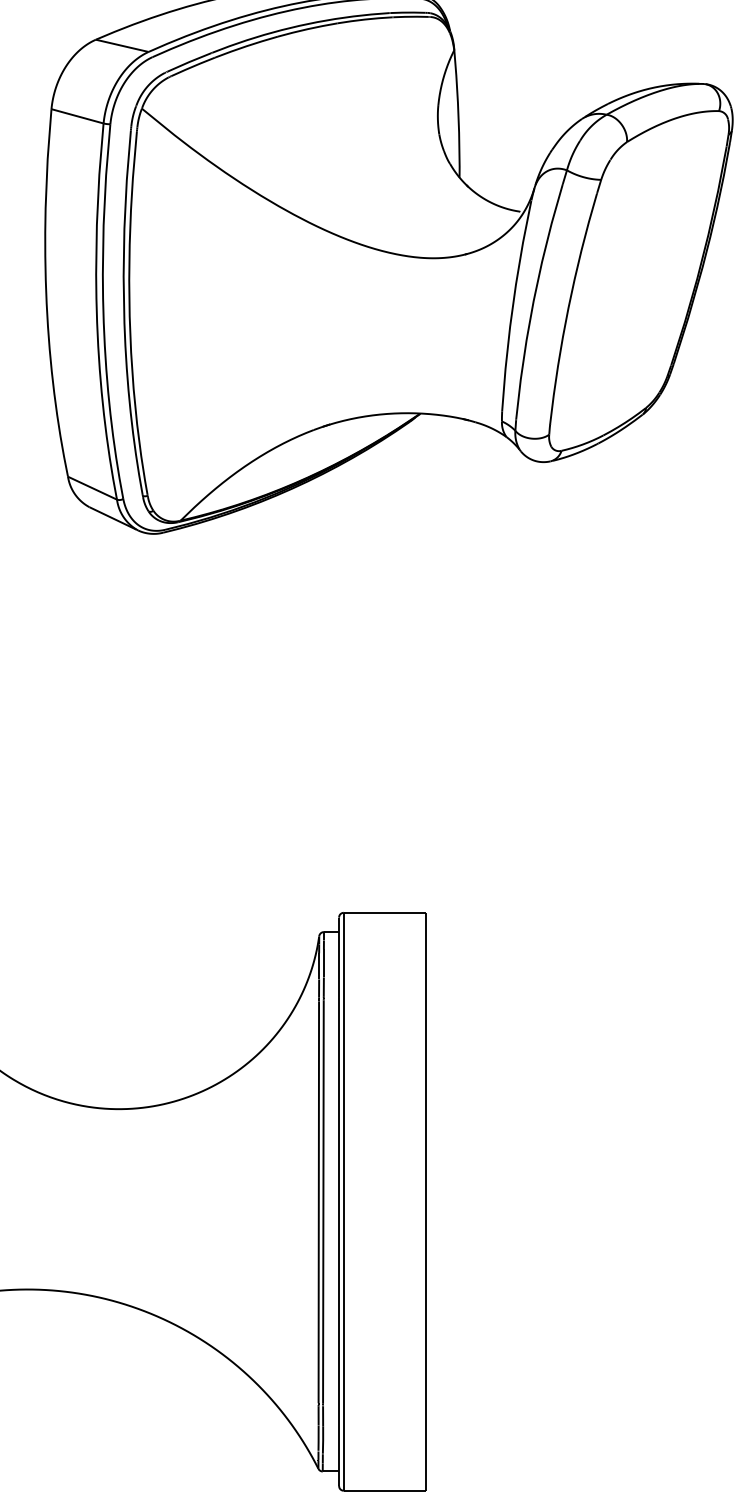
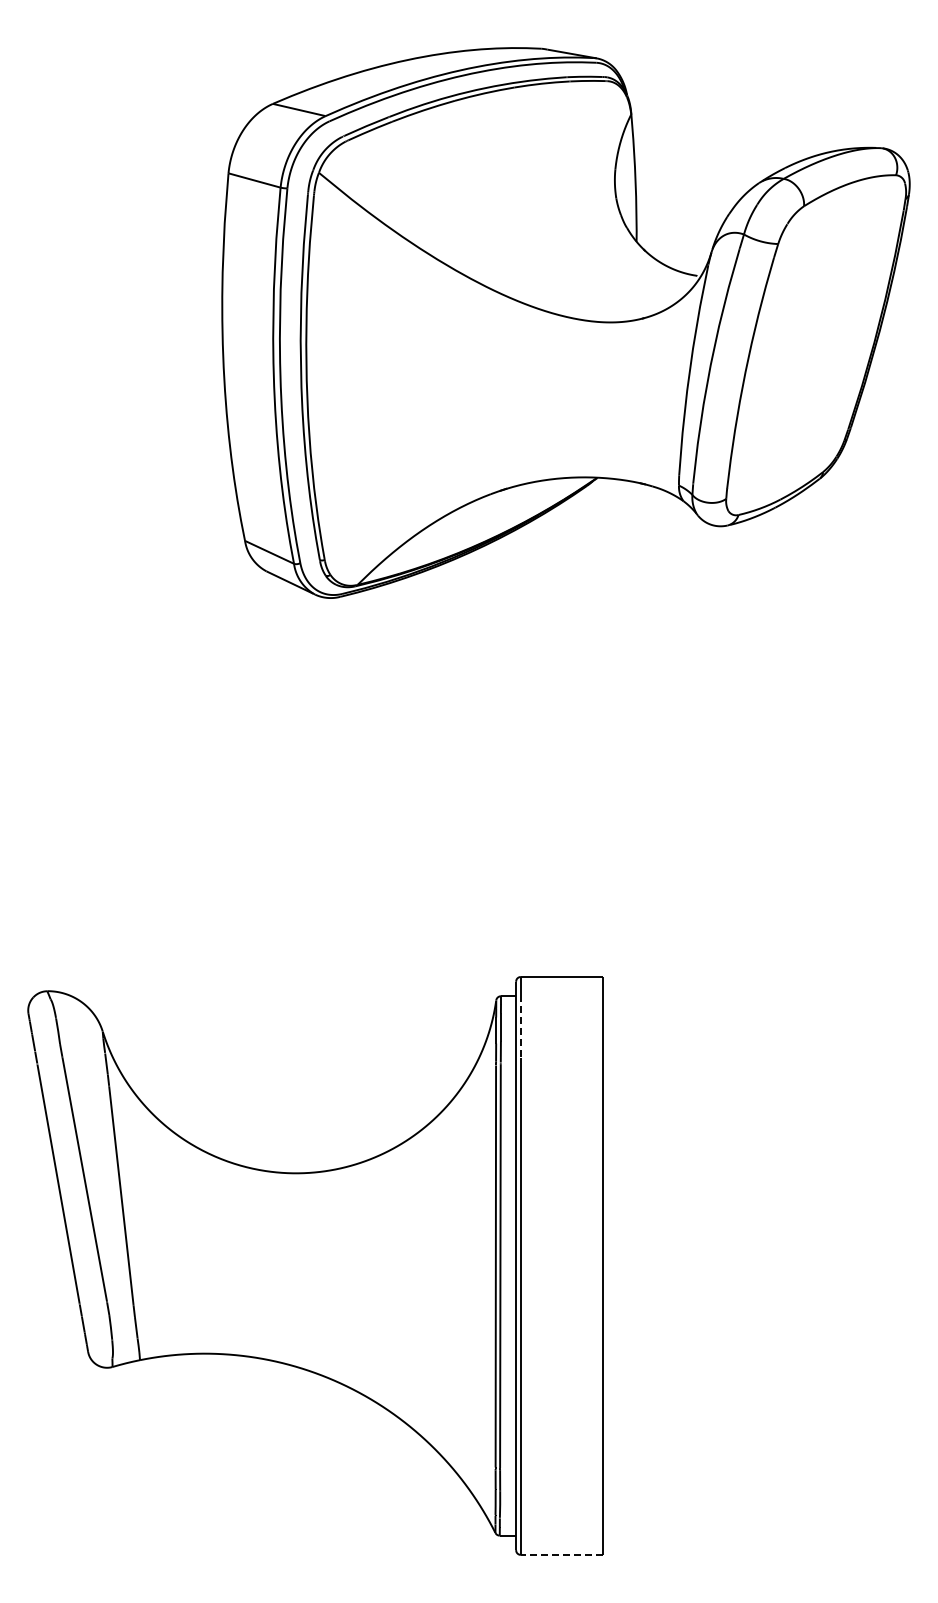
line: (343, 962) -> (520, 1026), solid -> dashed
line: (384, 1490) -> (561, 1554), solid -> dashed

